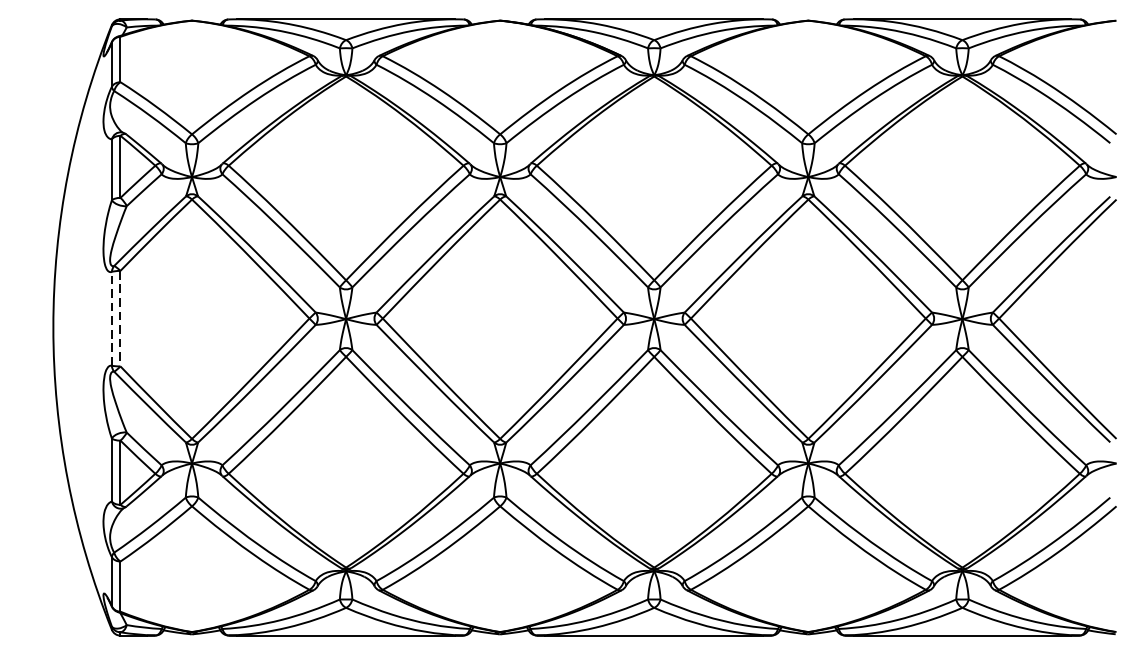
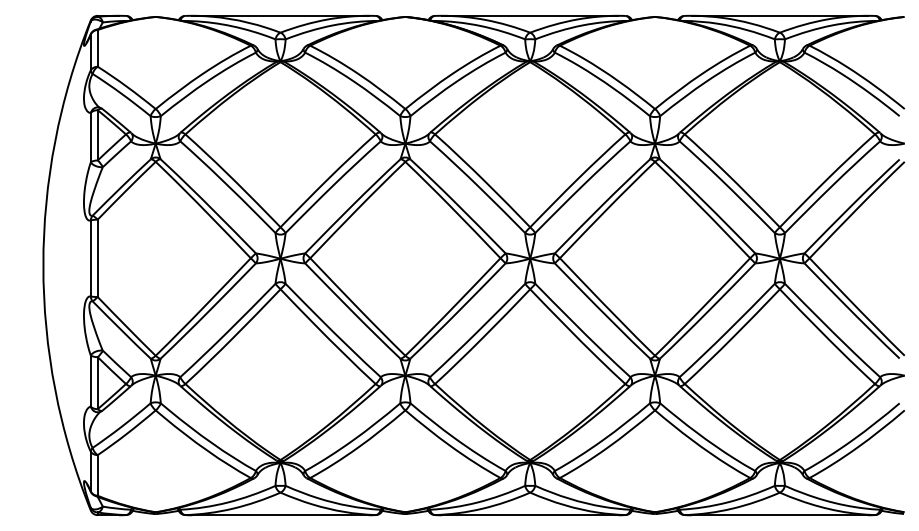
line: (111, 318) -> (90, 258), dashed -> solid
line: (120, 318) -> (97, 258), dashed -> solid

